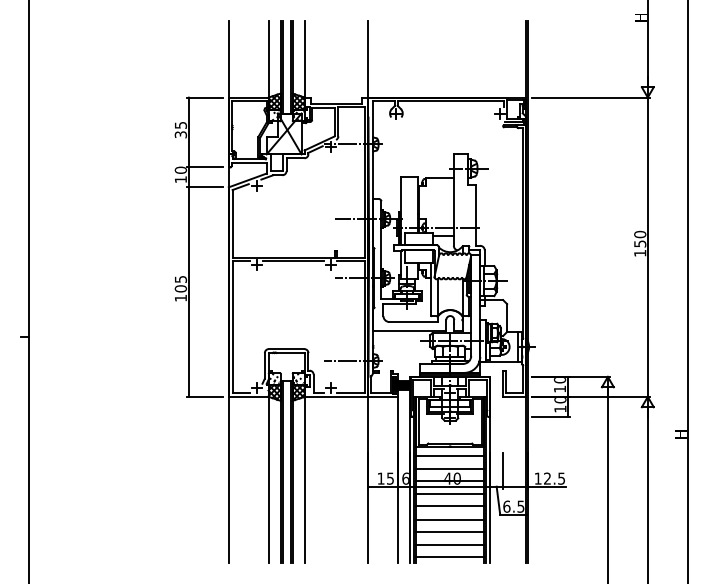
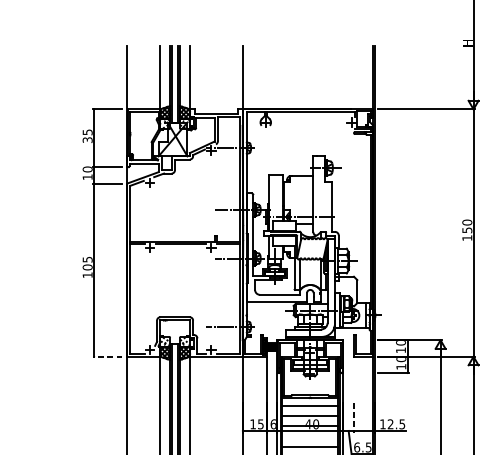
line: (204, 396) -> (107, 356), solid -> dashed
line: (503, 470) -> (354, 417), solid -> dashed
line: (450, 493) -> (310, 436), removed

